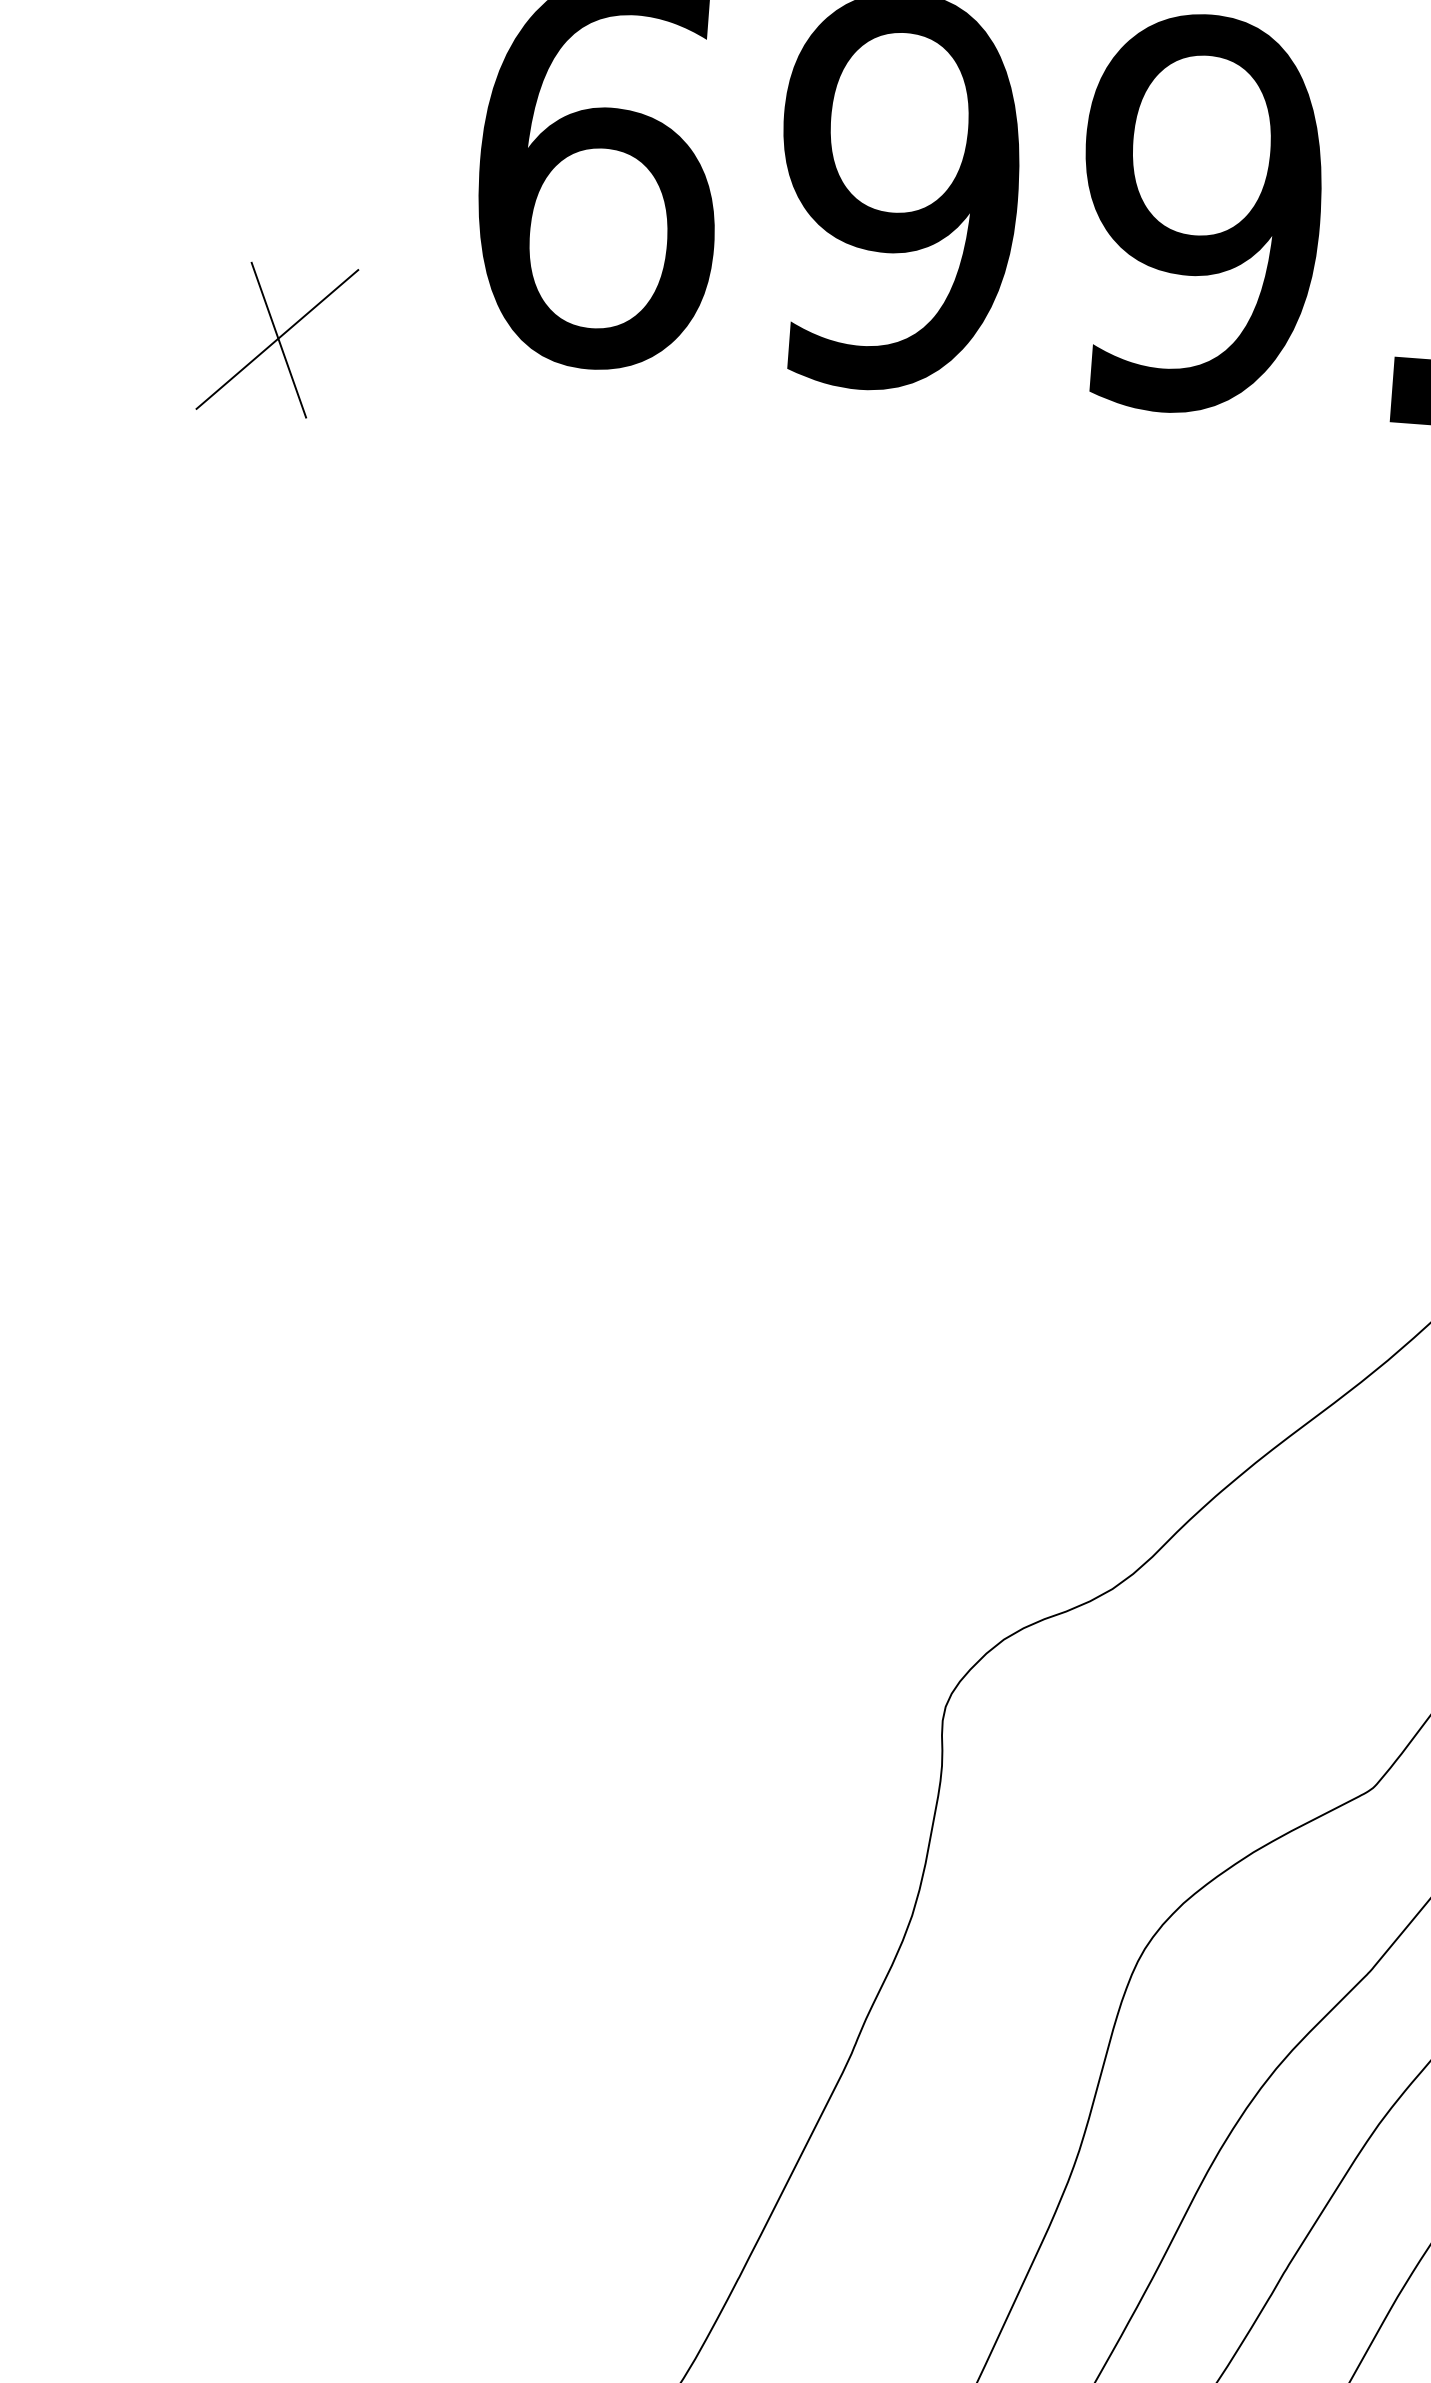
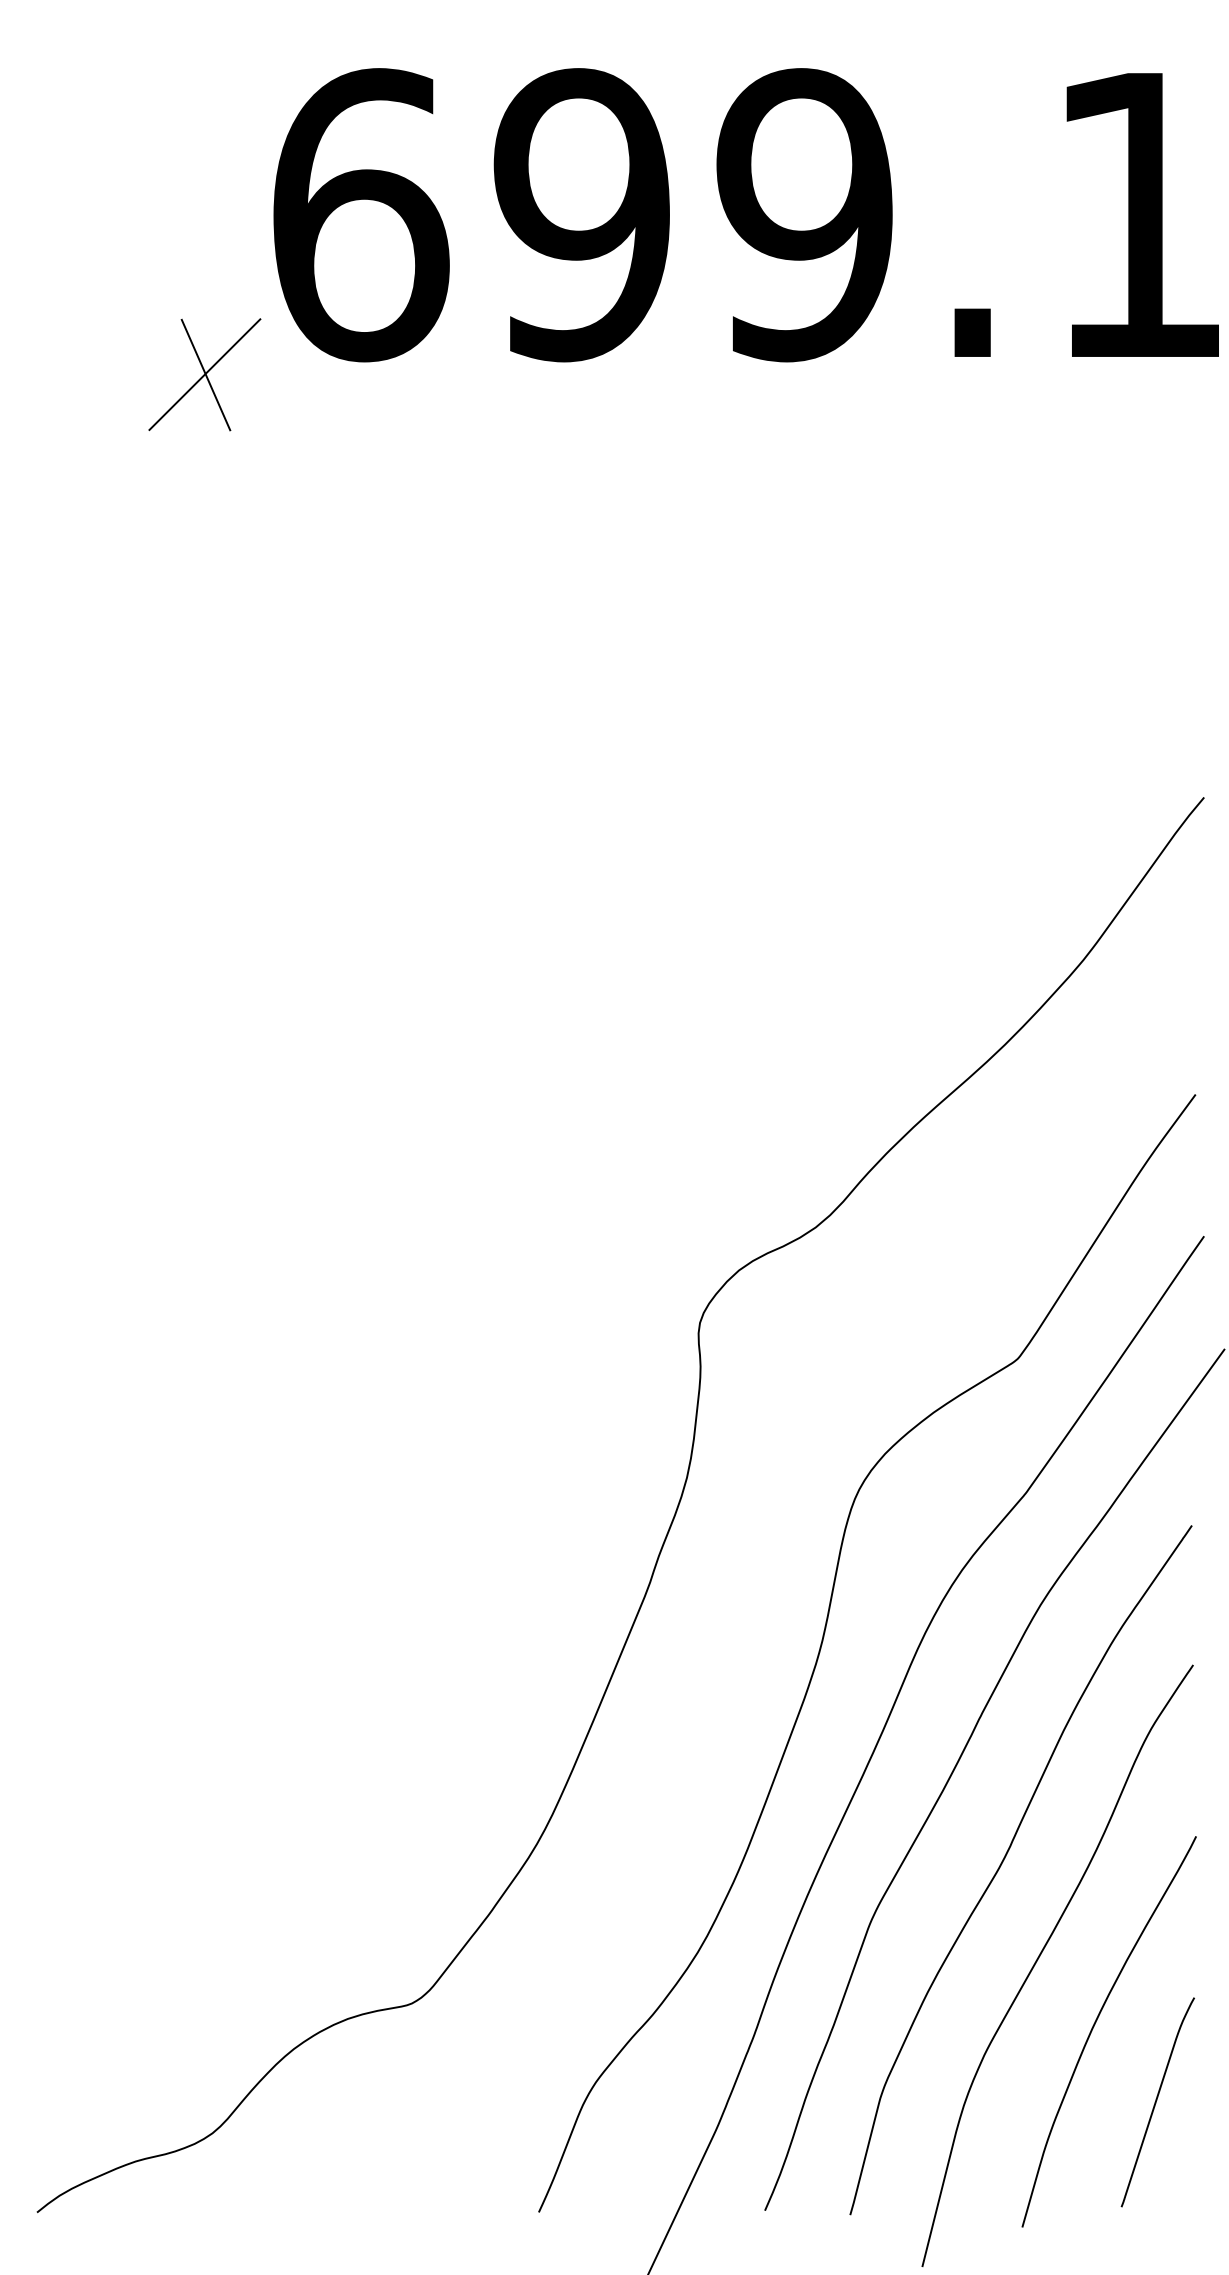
part: (276, 339) -> (204, 374), moved

